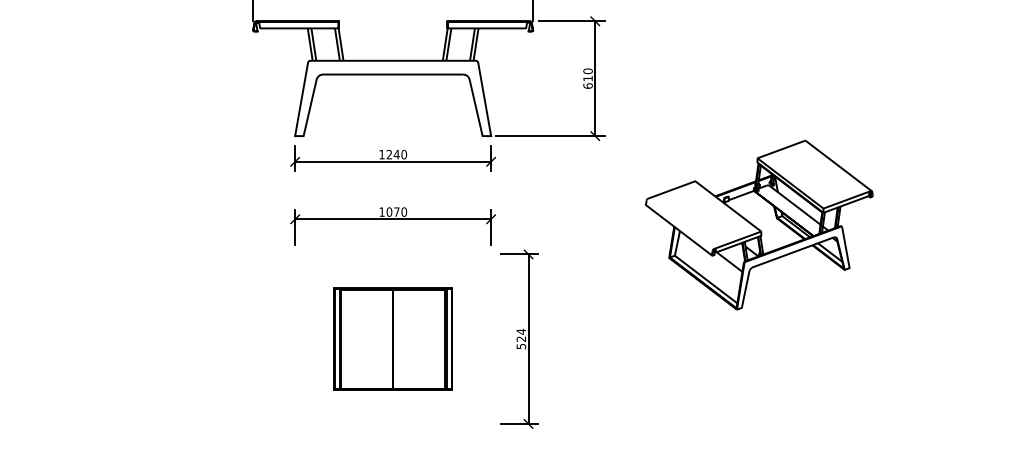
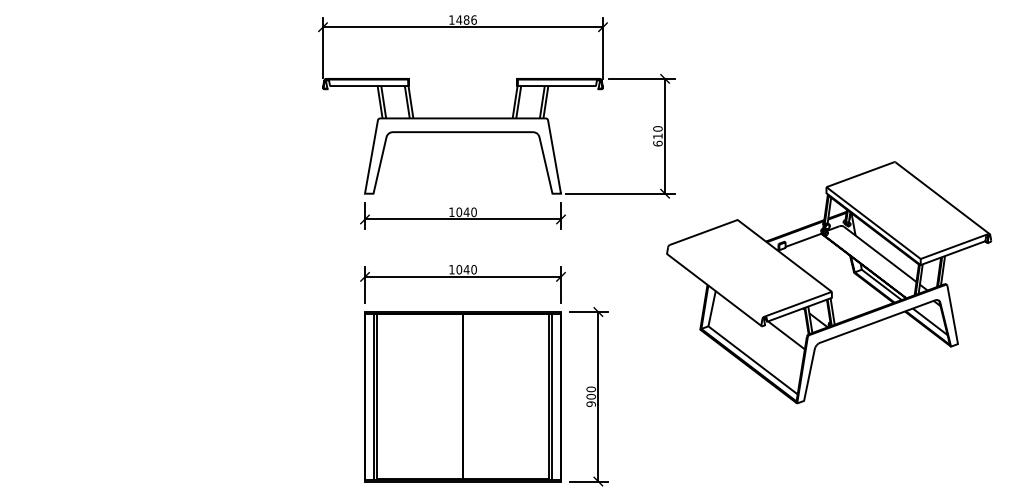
text: (389, 154) -> (459, 212), 1240 -> 1040
text: (396, 211) -> (466, 269), 1070 -> 1040
part: (759, 224) -> (829, 282), size x1.43
part: (392, 338) -> (462, 396), size x1.67
text: (520, 338) -> (590, 396), 524 -> 900

